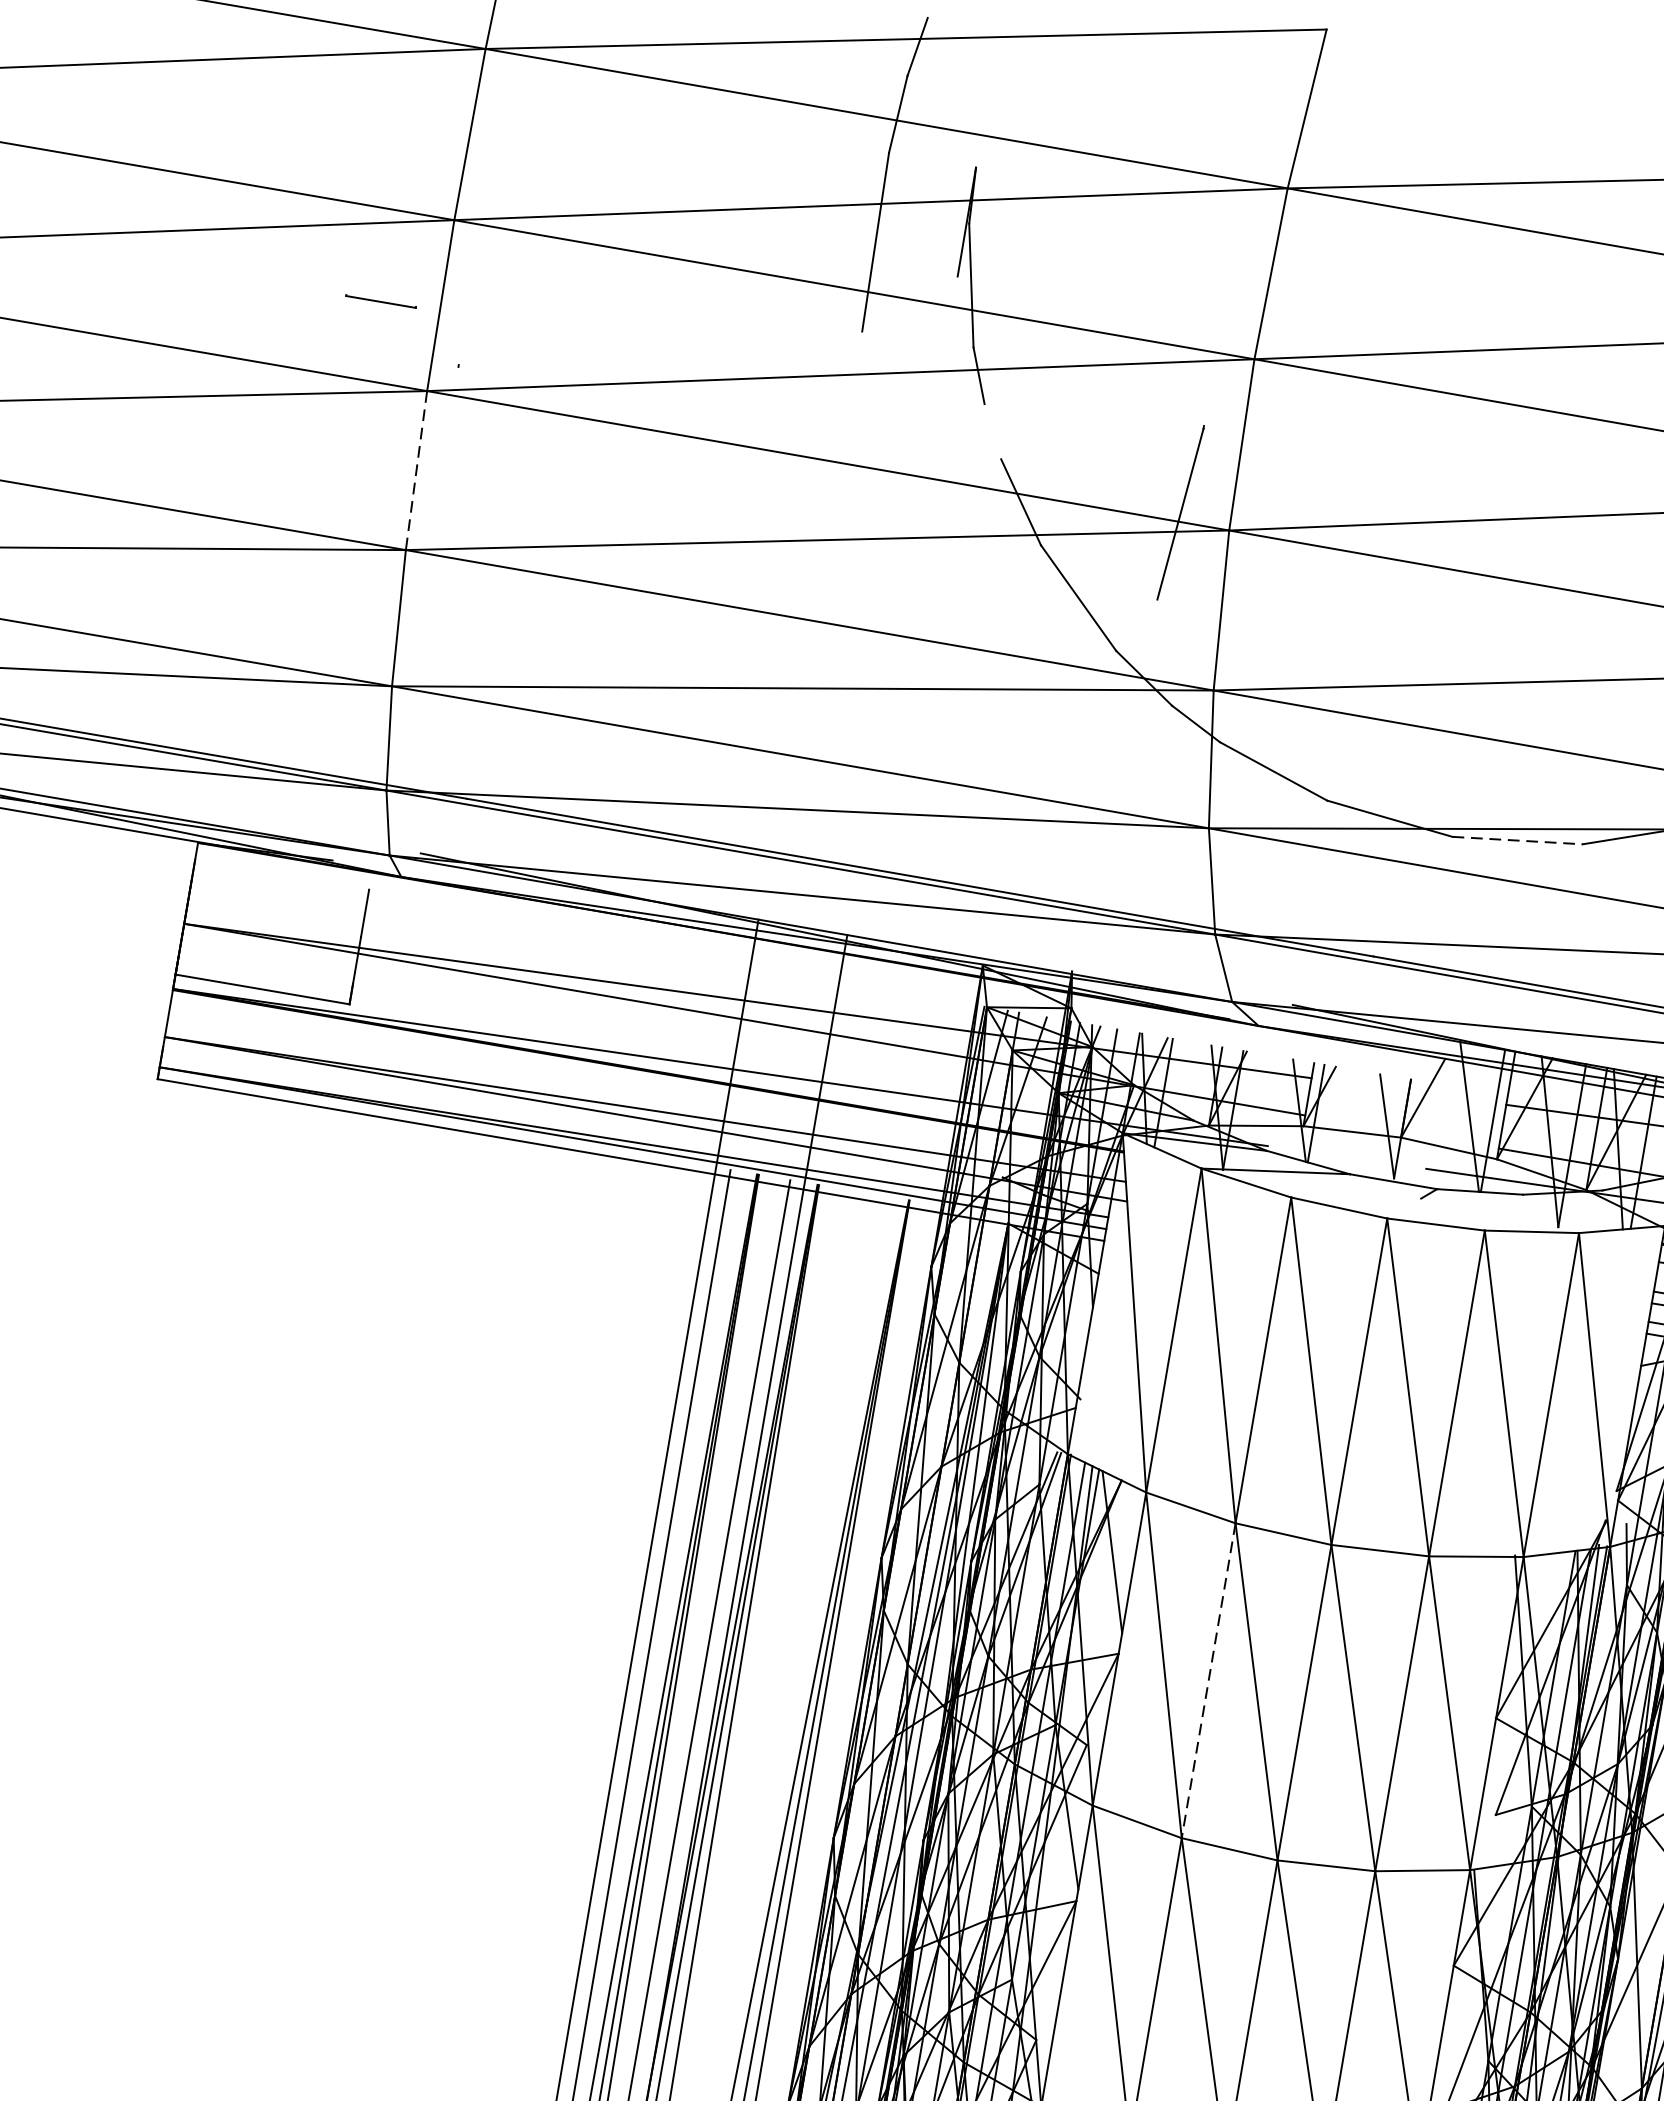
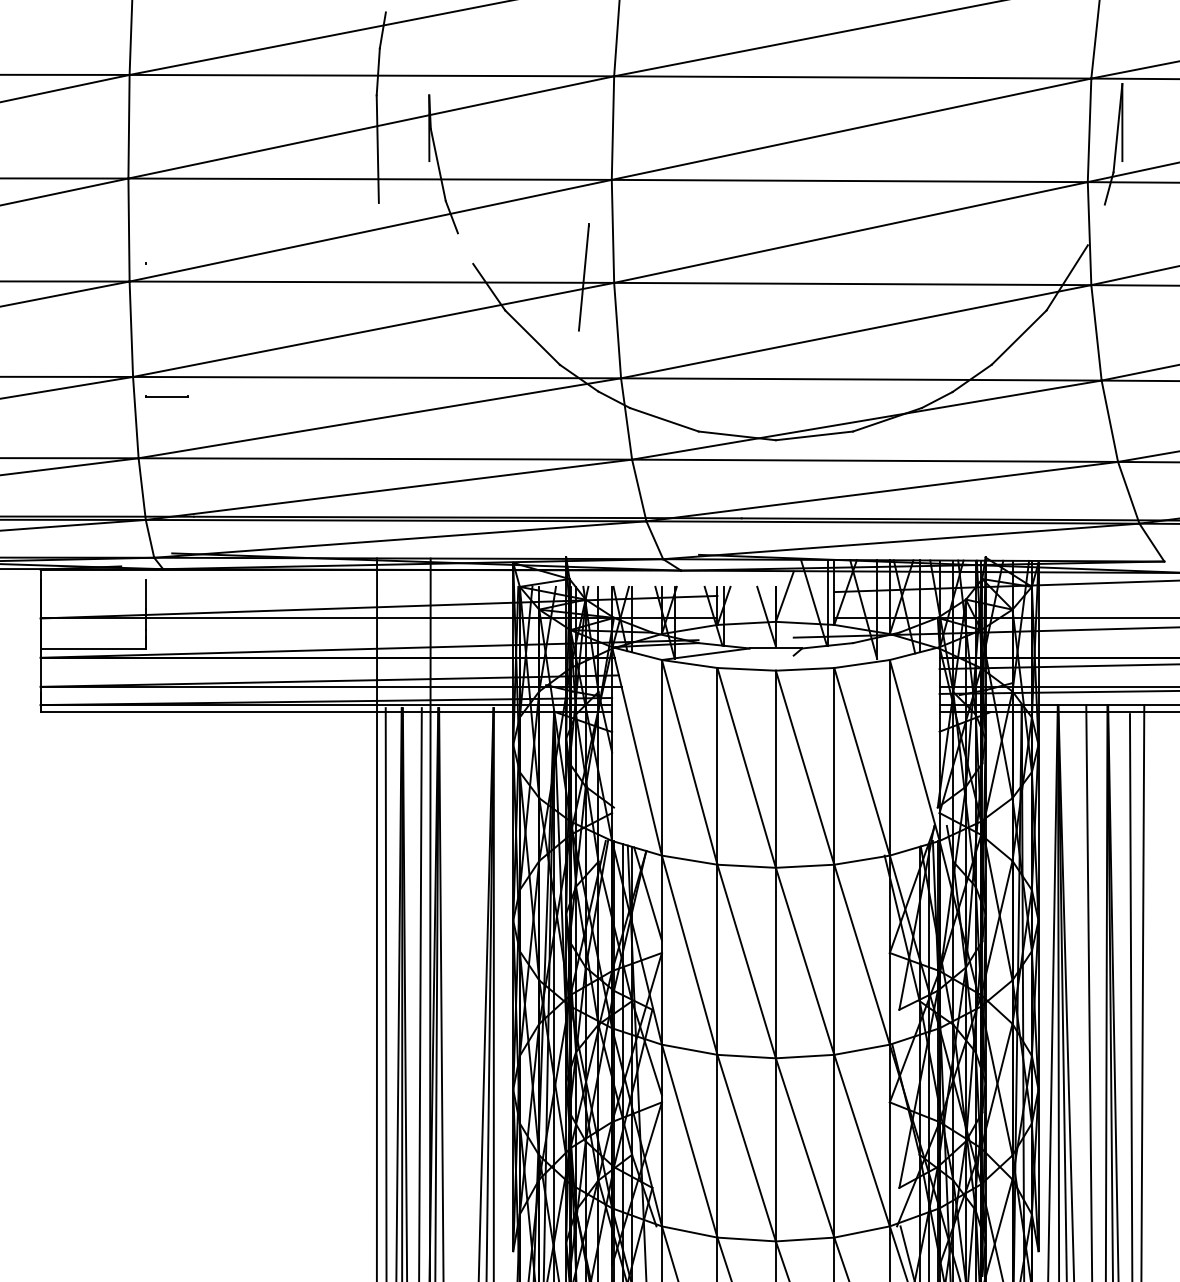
line: (380, 301) -> (166, 396), moved
line: (416, 471) -> (131, 329), dashed -> solid
line: (1517, 839) -> (814, 435), dashed -> solid
line: (1208, 1681) -> (717, 960), dashed -> solid

